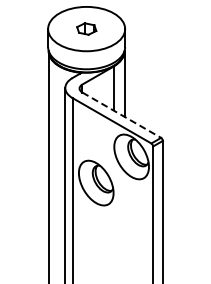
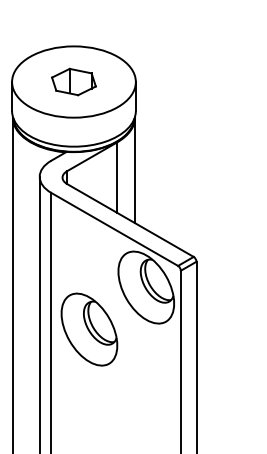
part: (86, 28) -> (73, 81), size x1.43
line: (122, 115) -> (131, 220), dashed -> solid

